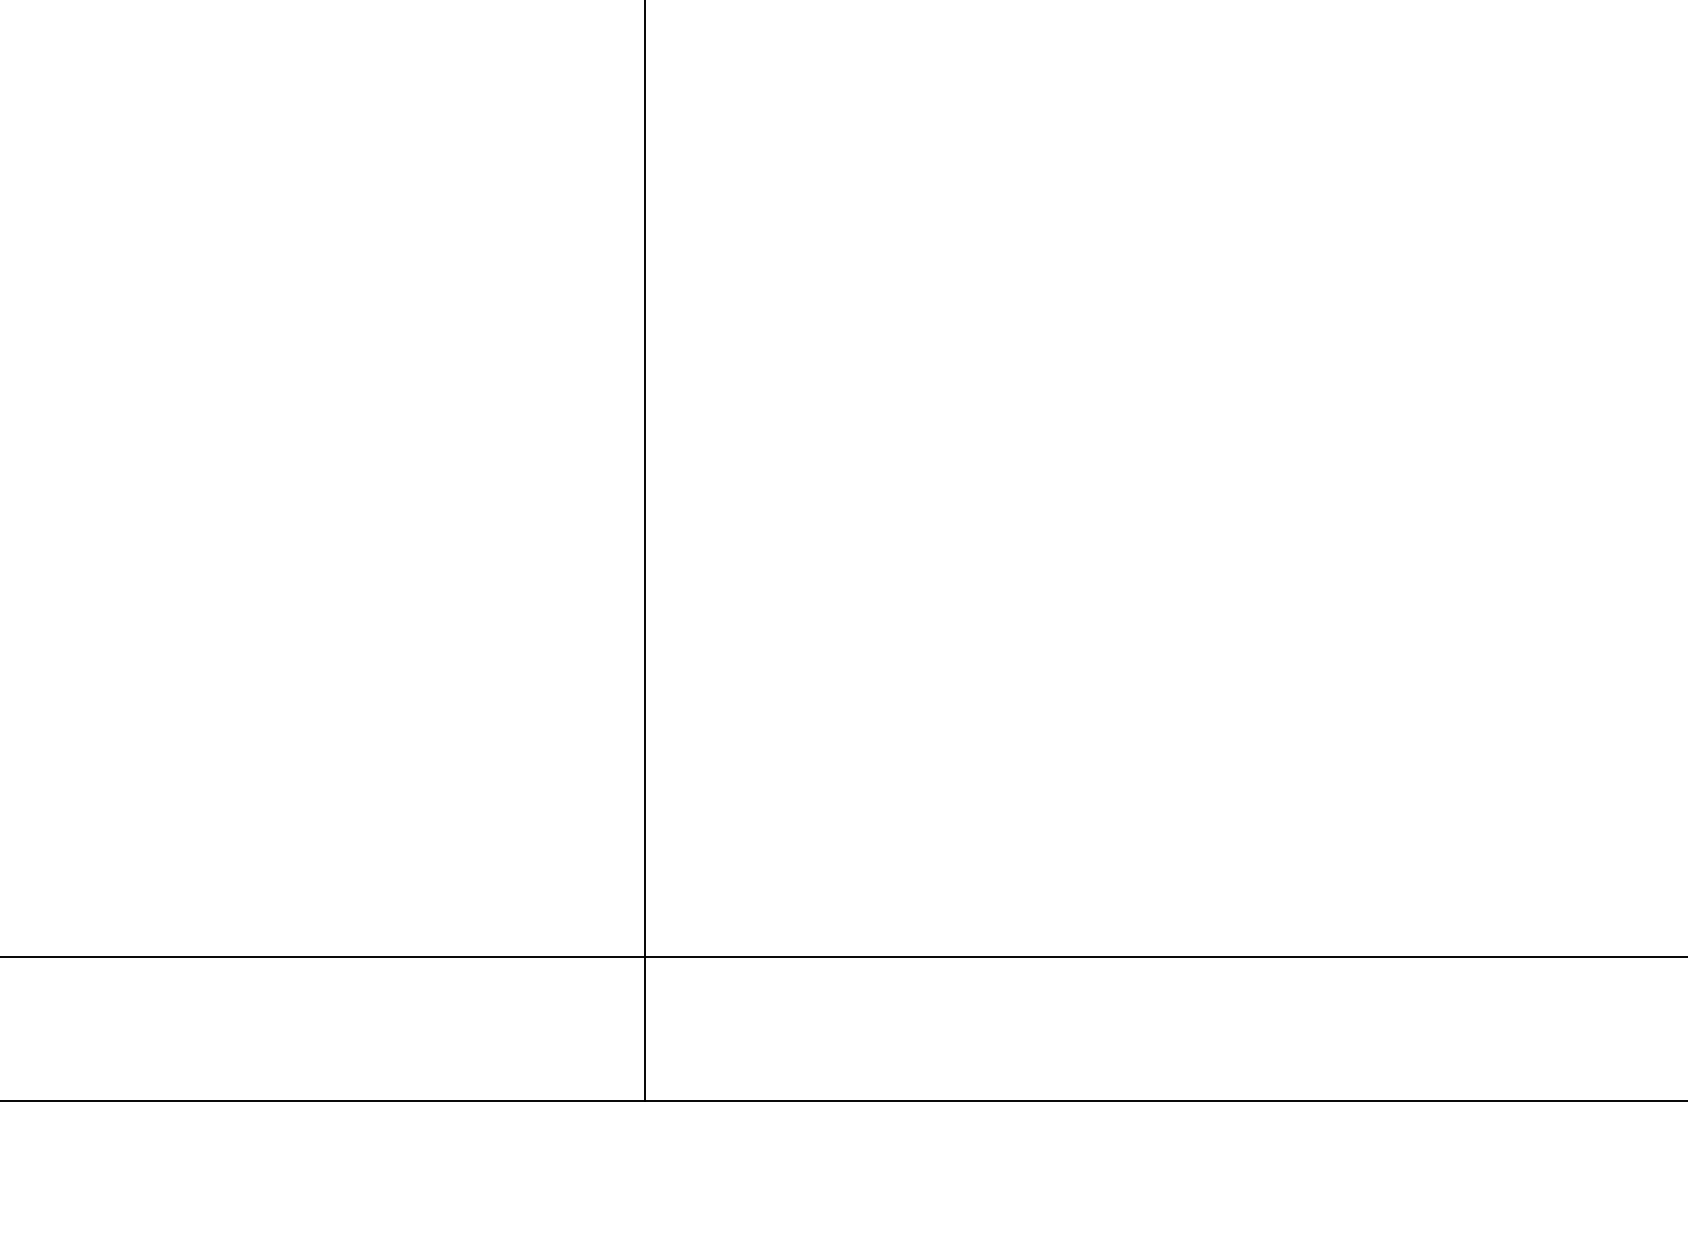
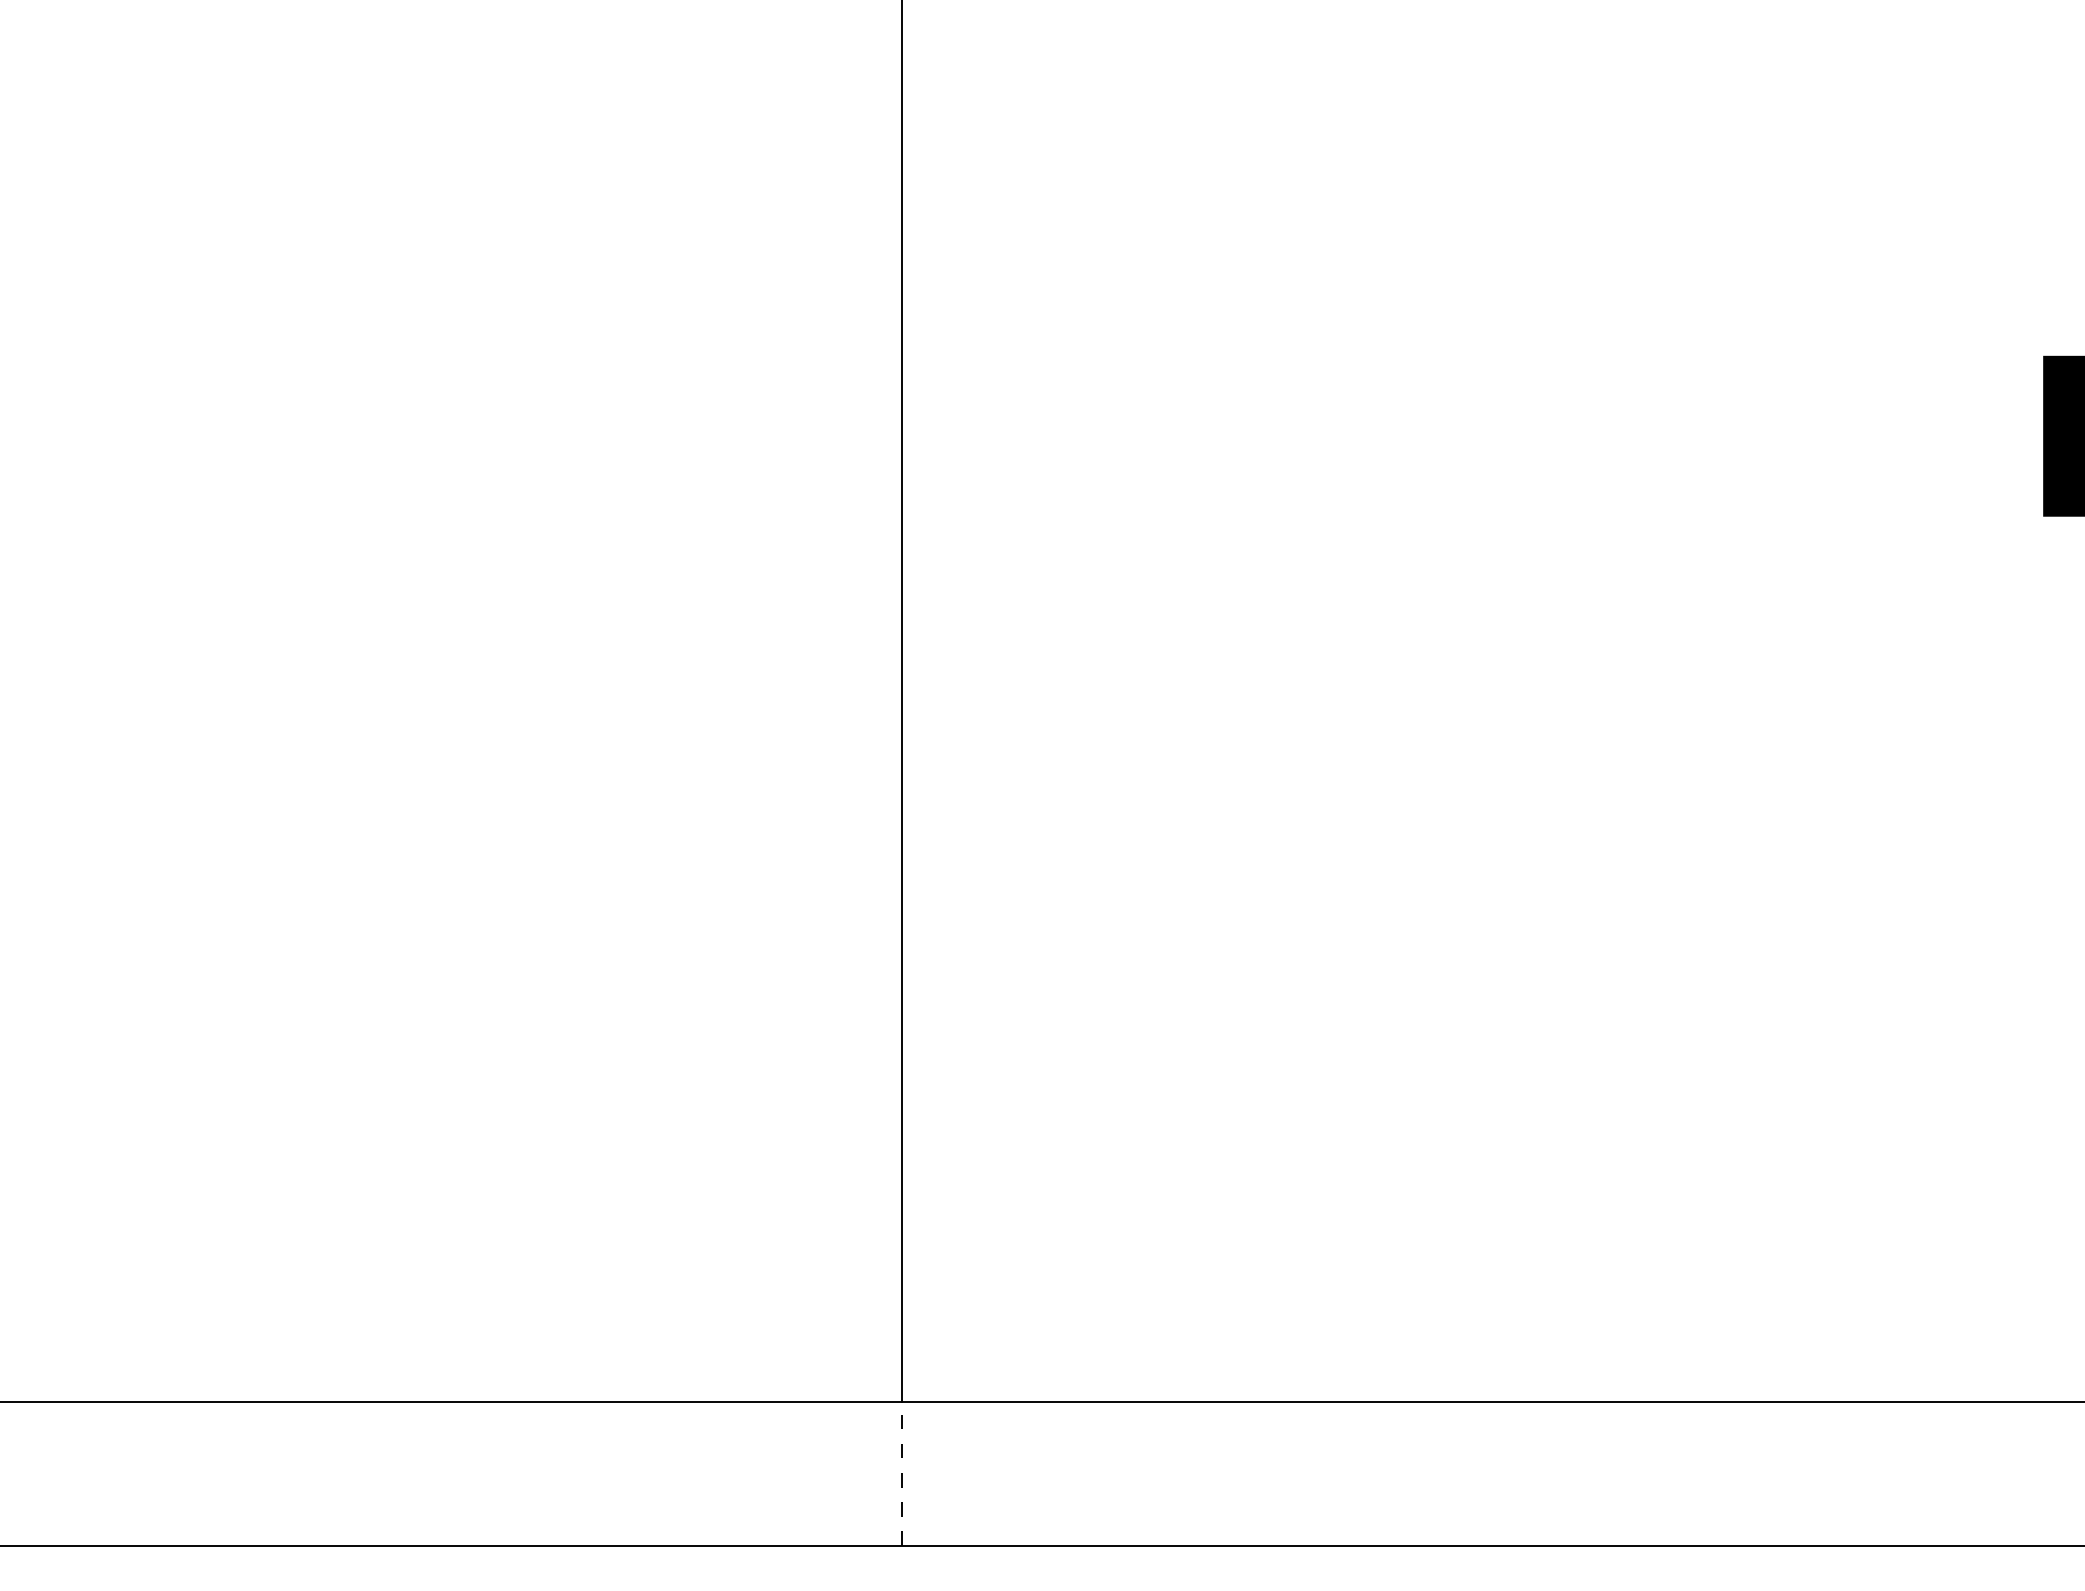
line: (645, 1028) -> (902, 1473), solid -> dashed

